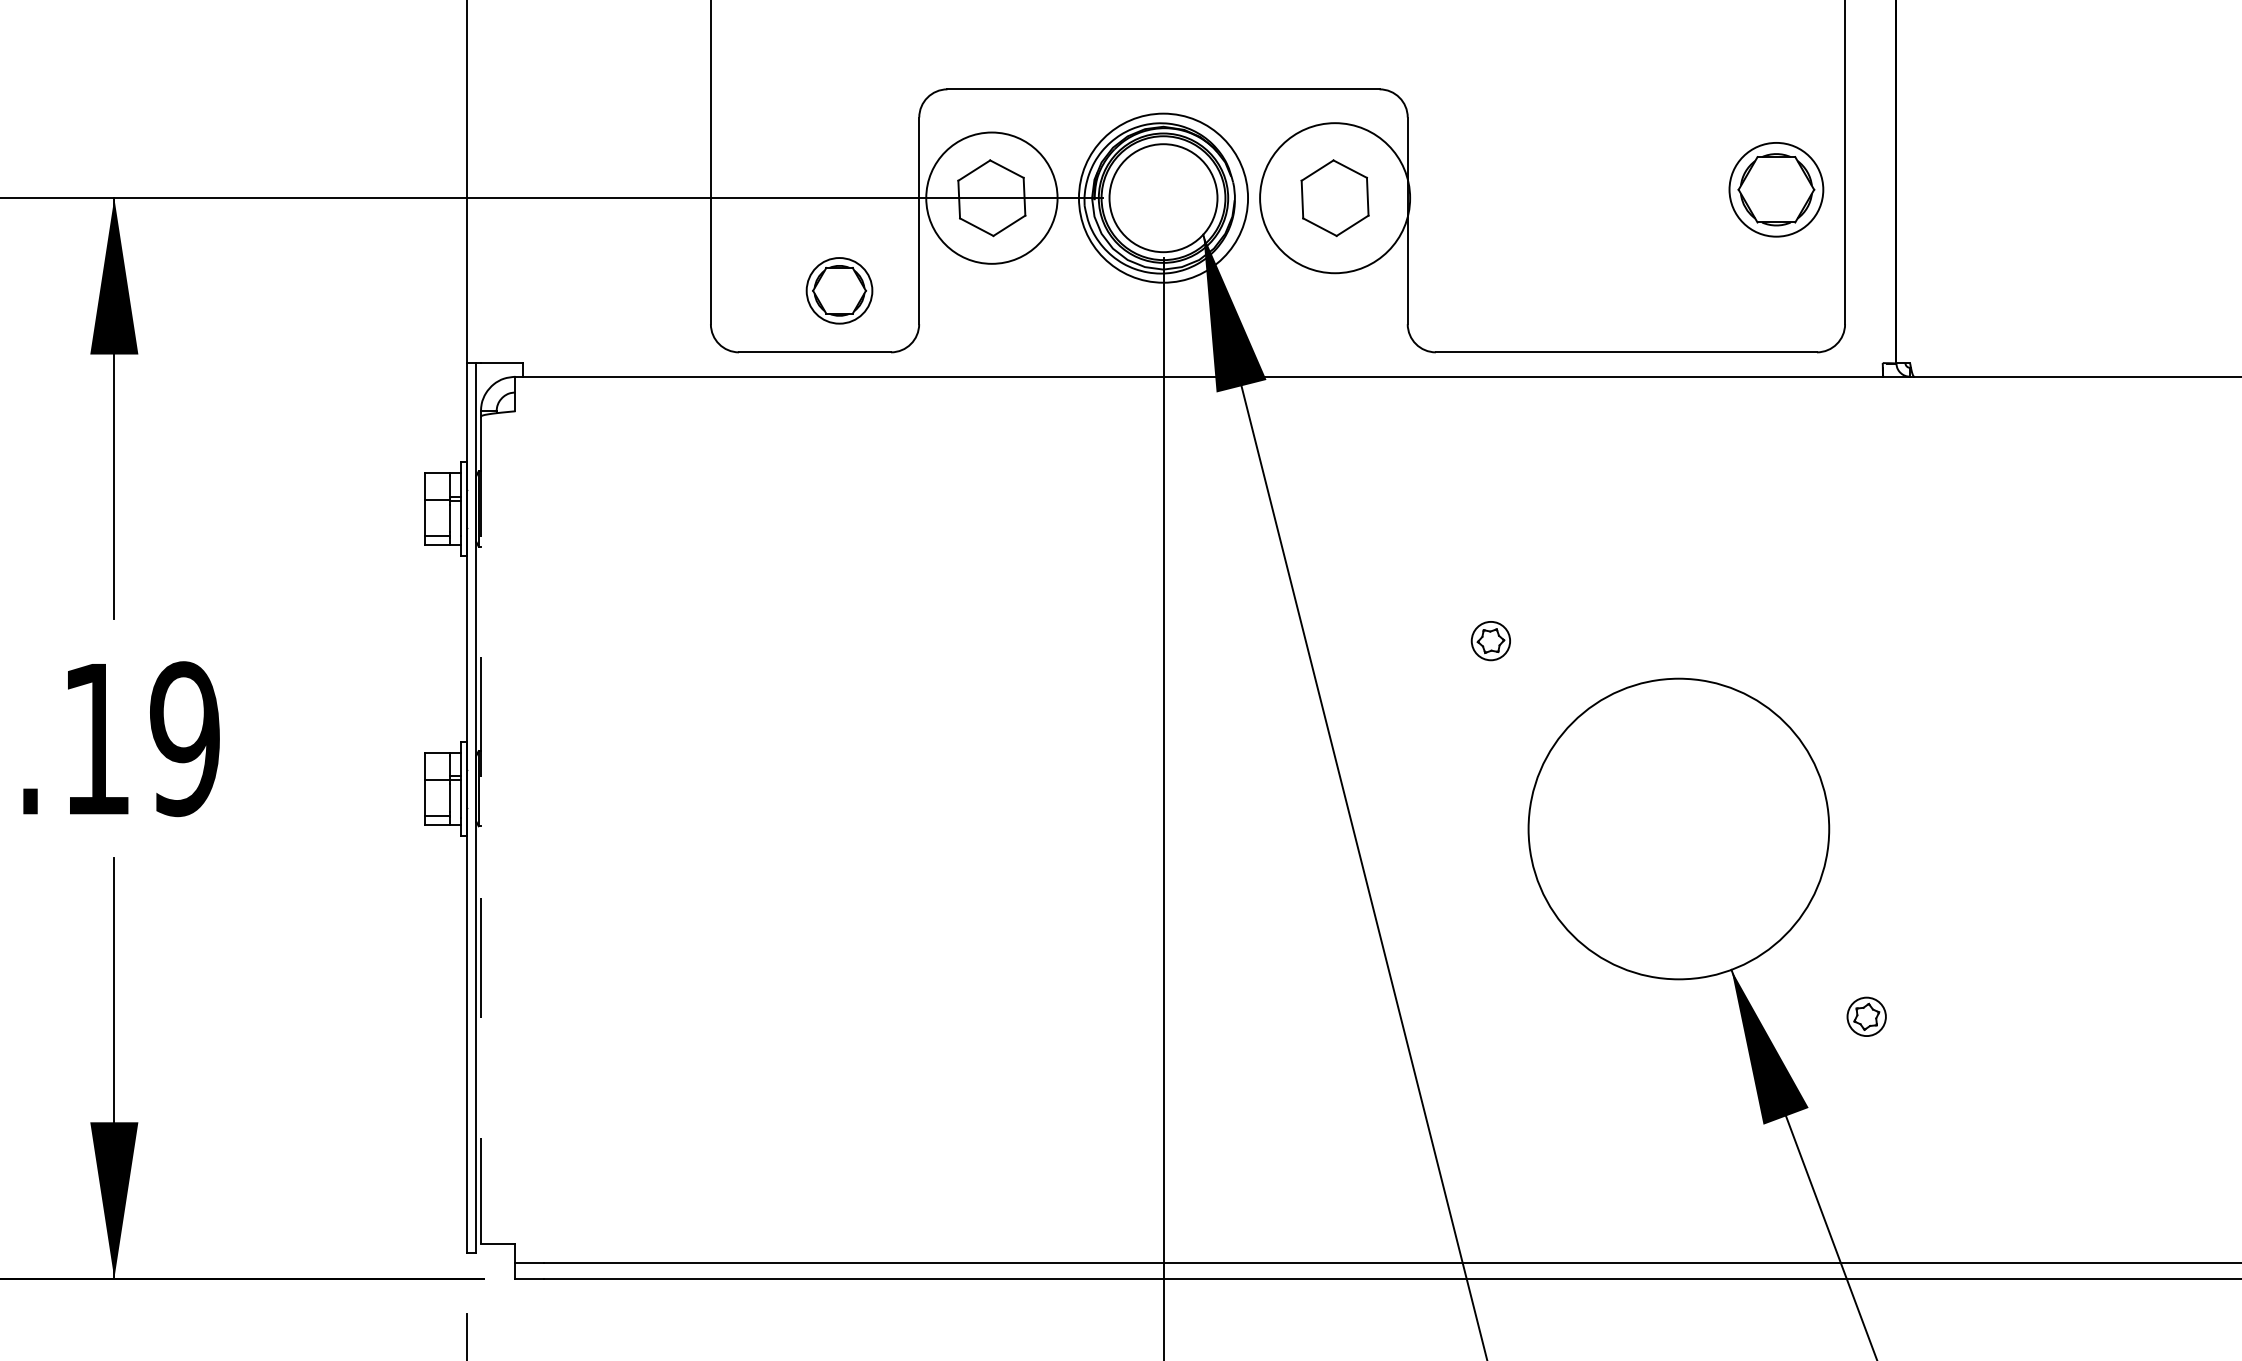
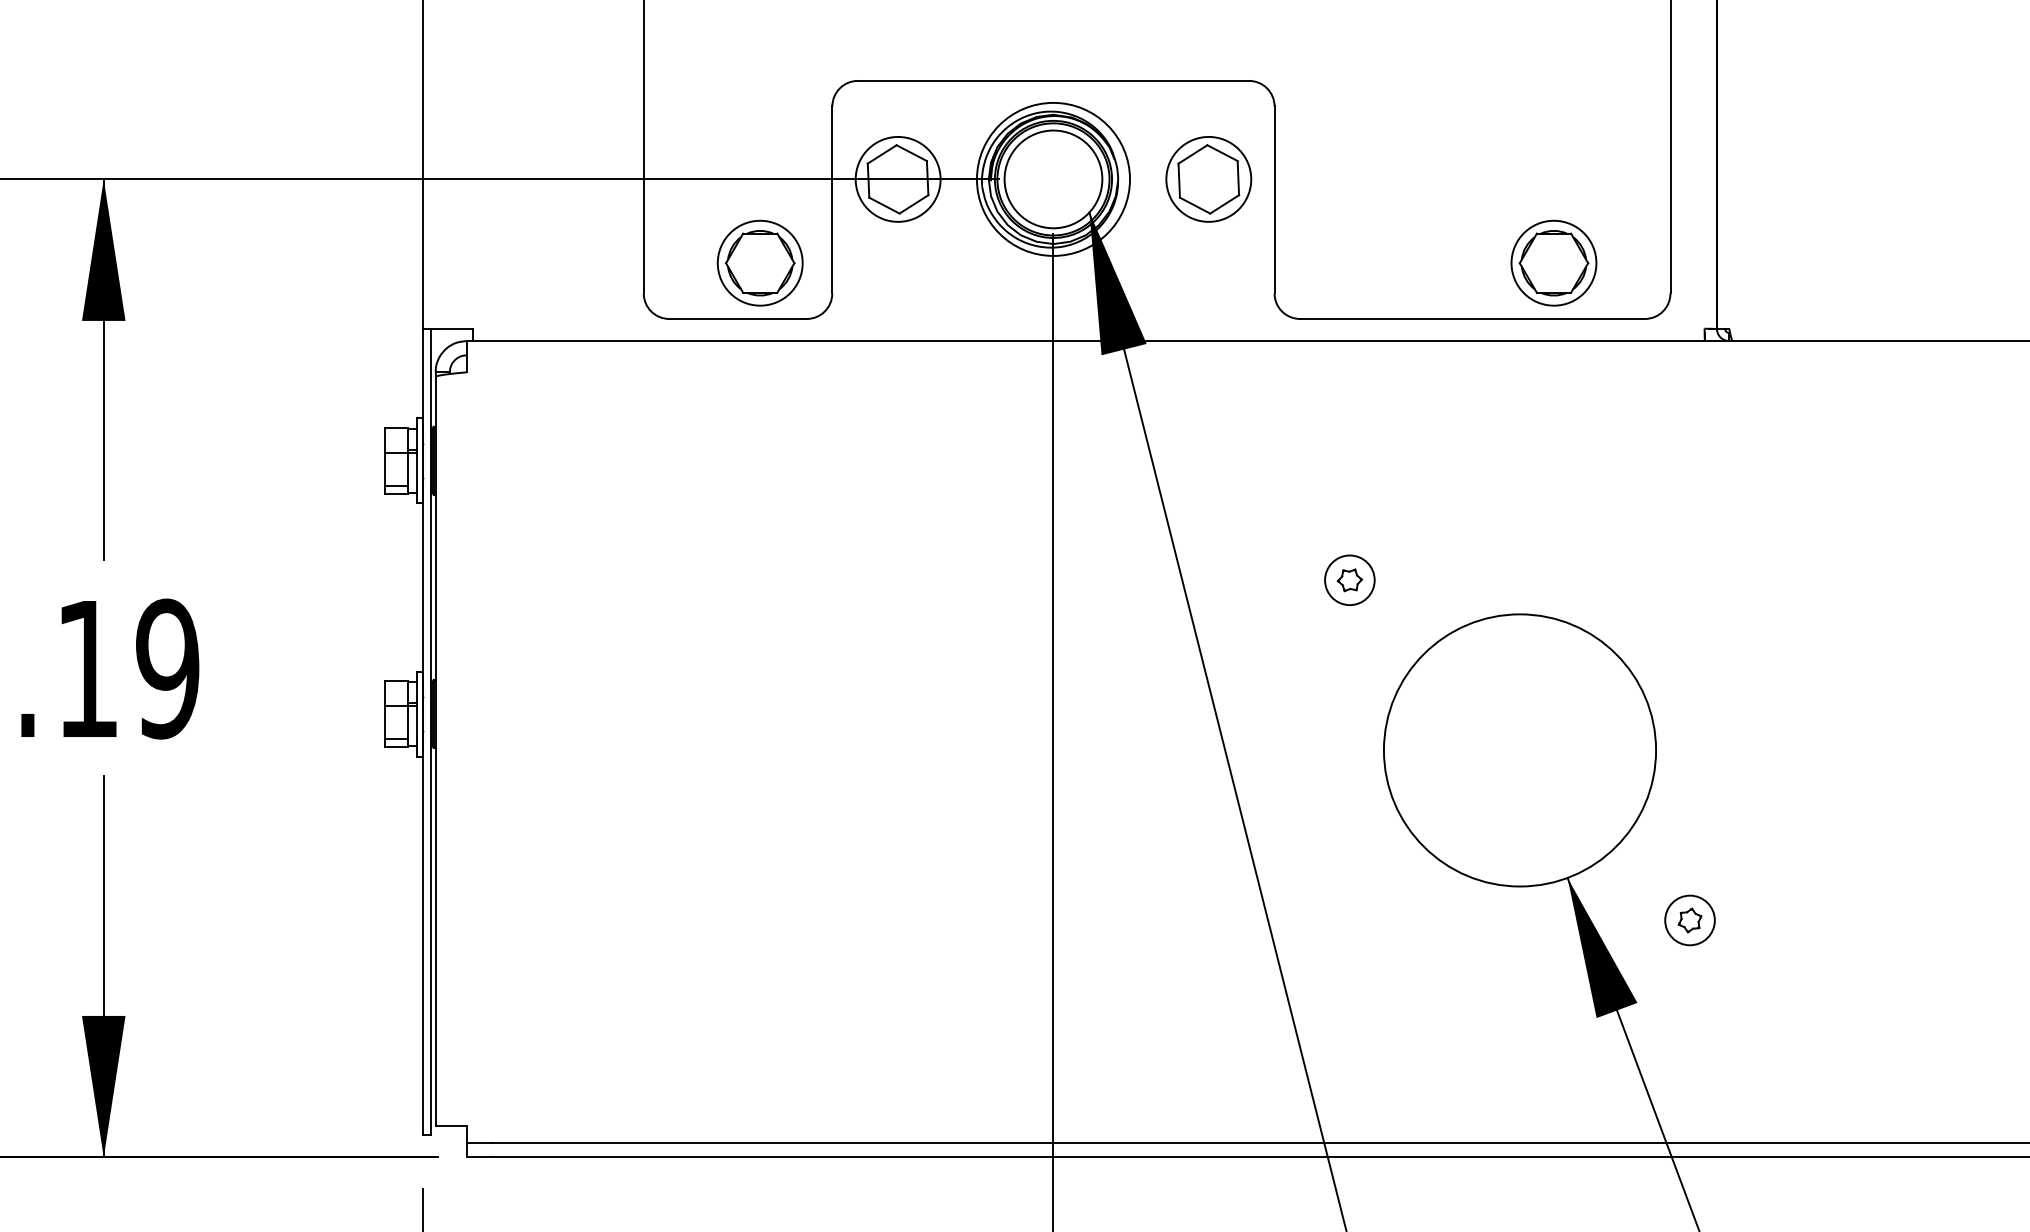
part: (1776, 189) -> (1554, 262), moved
circle: (991, 198) -> (897, 179), size x0.71
circle: (1335, 198) -> (1209, 179), size x0.62
part: (839, 290) -> (760, 262), size x1.43
circle: (1490, 640) -> (1349, 579), size x1.43
line: (480, 830) -> (435, 751), dashed -> solid
circle: (1866, 1016) -> (1689, 920), size x1.43

